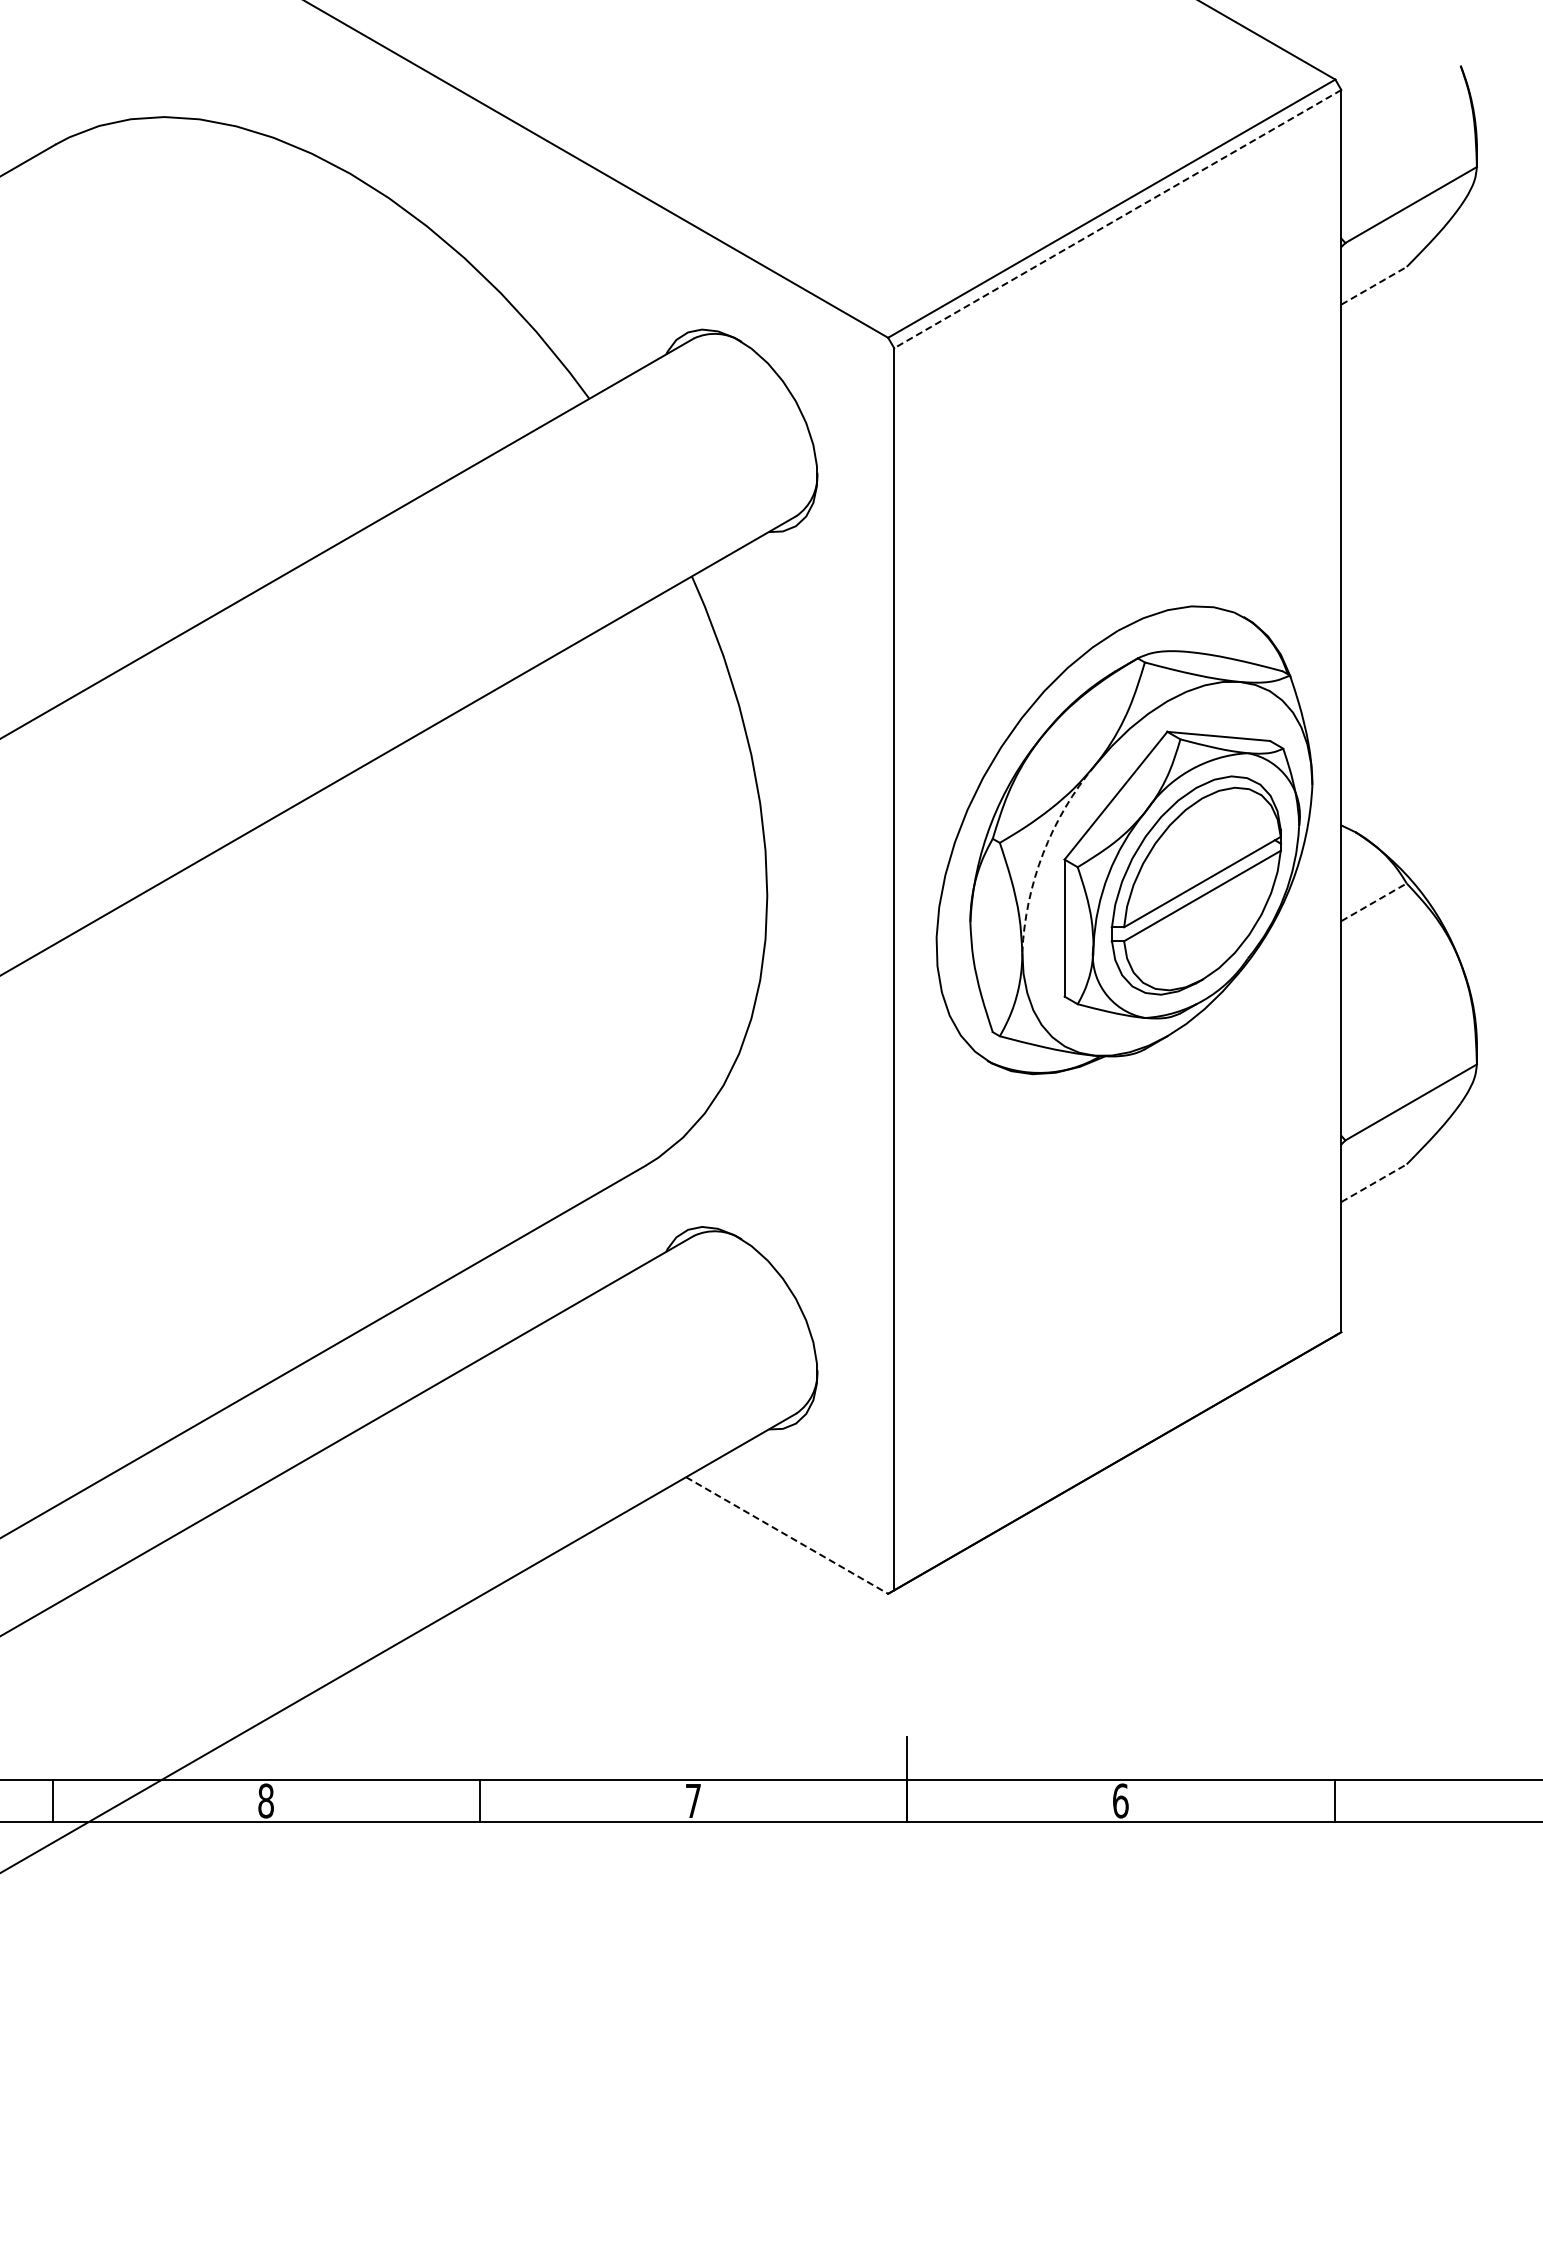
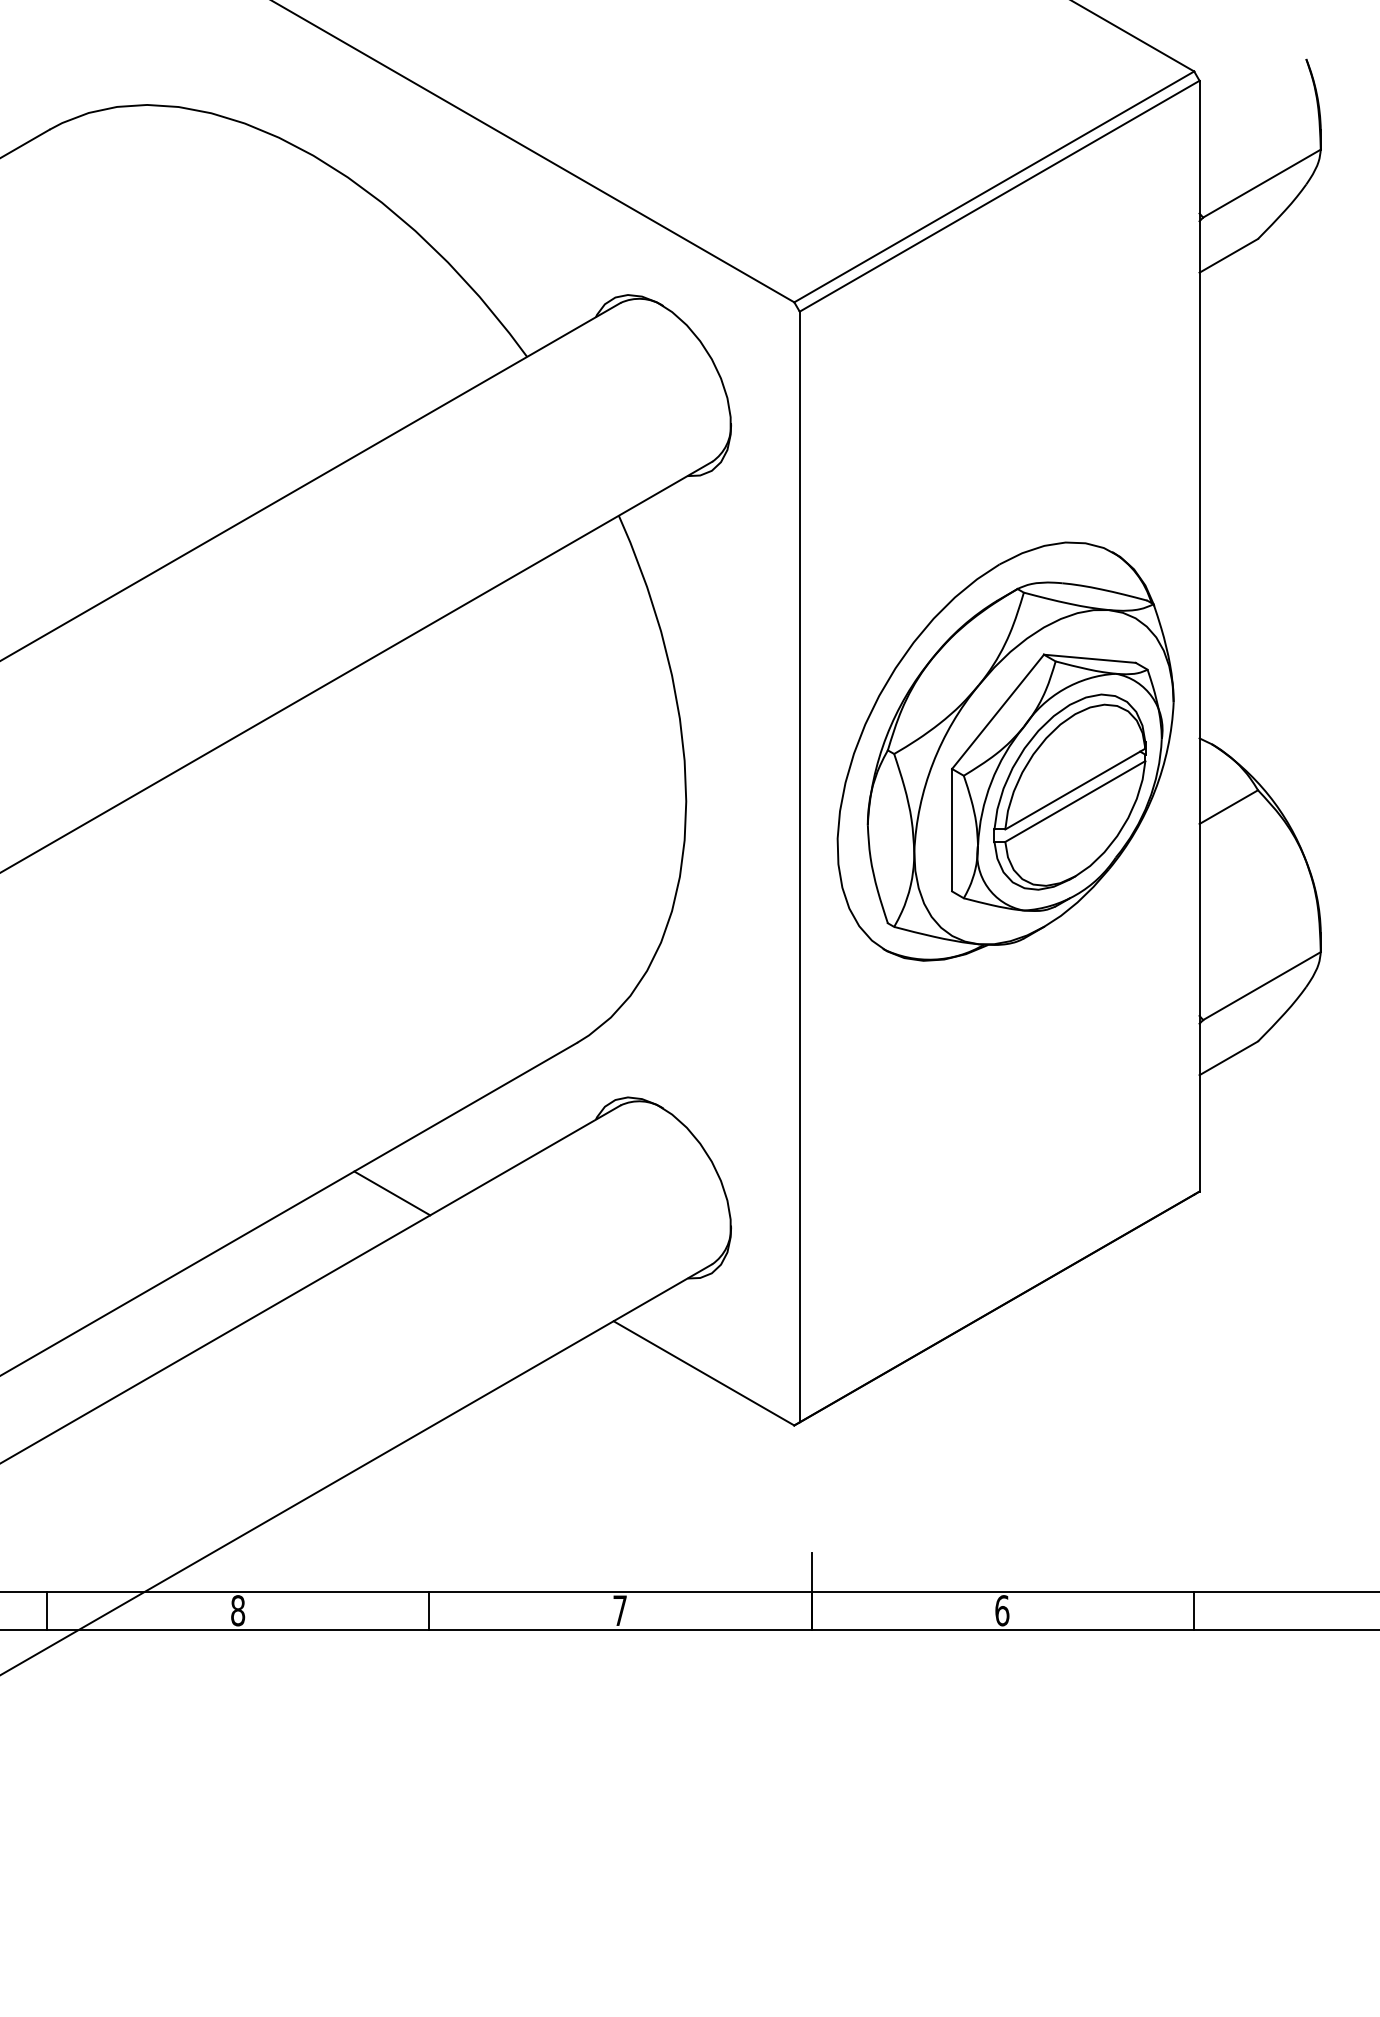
line: (1117, 219) -> (999, 196), dashed -> solid
line: (1374, 285) -> (1229, 255), dashed -> solid
arc: (1043, 853) -> (933, 763), dashed -> solid
line: (1374, 902) -> (1229, 807), dashed -> solid
line: (1374, 1183) -> (1229, 1058), dashed -> solid
line: (438, 1333) -> (392, 1192), added
line: (787, 1535) -> (704, 1373), dashed -> solid

